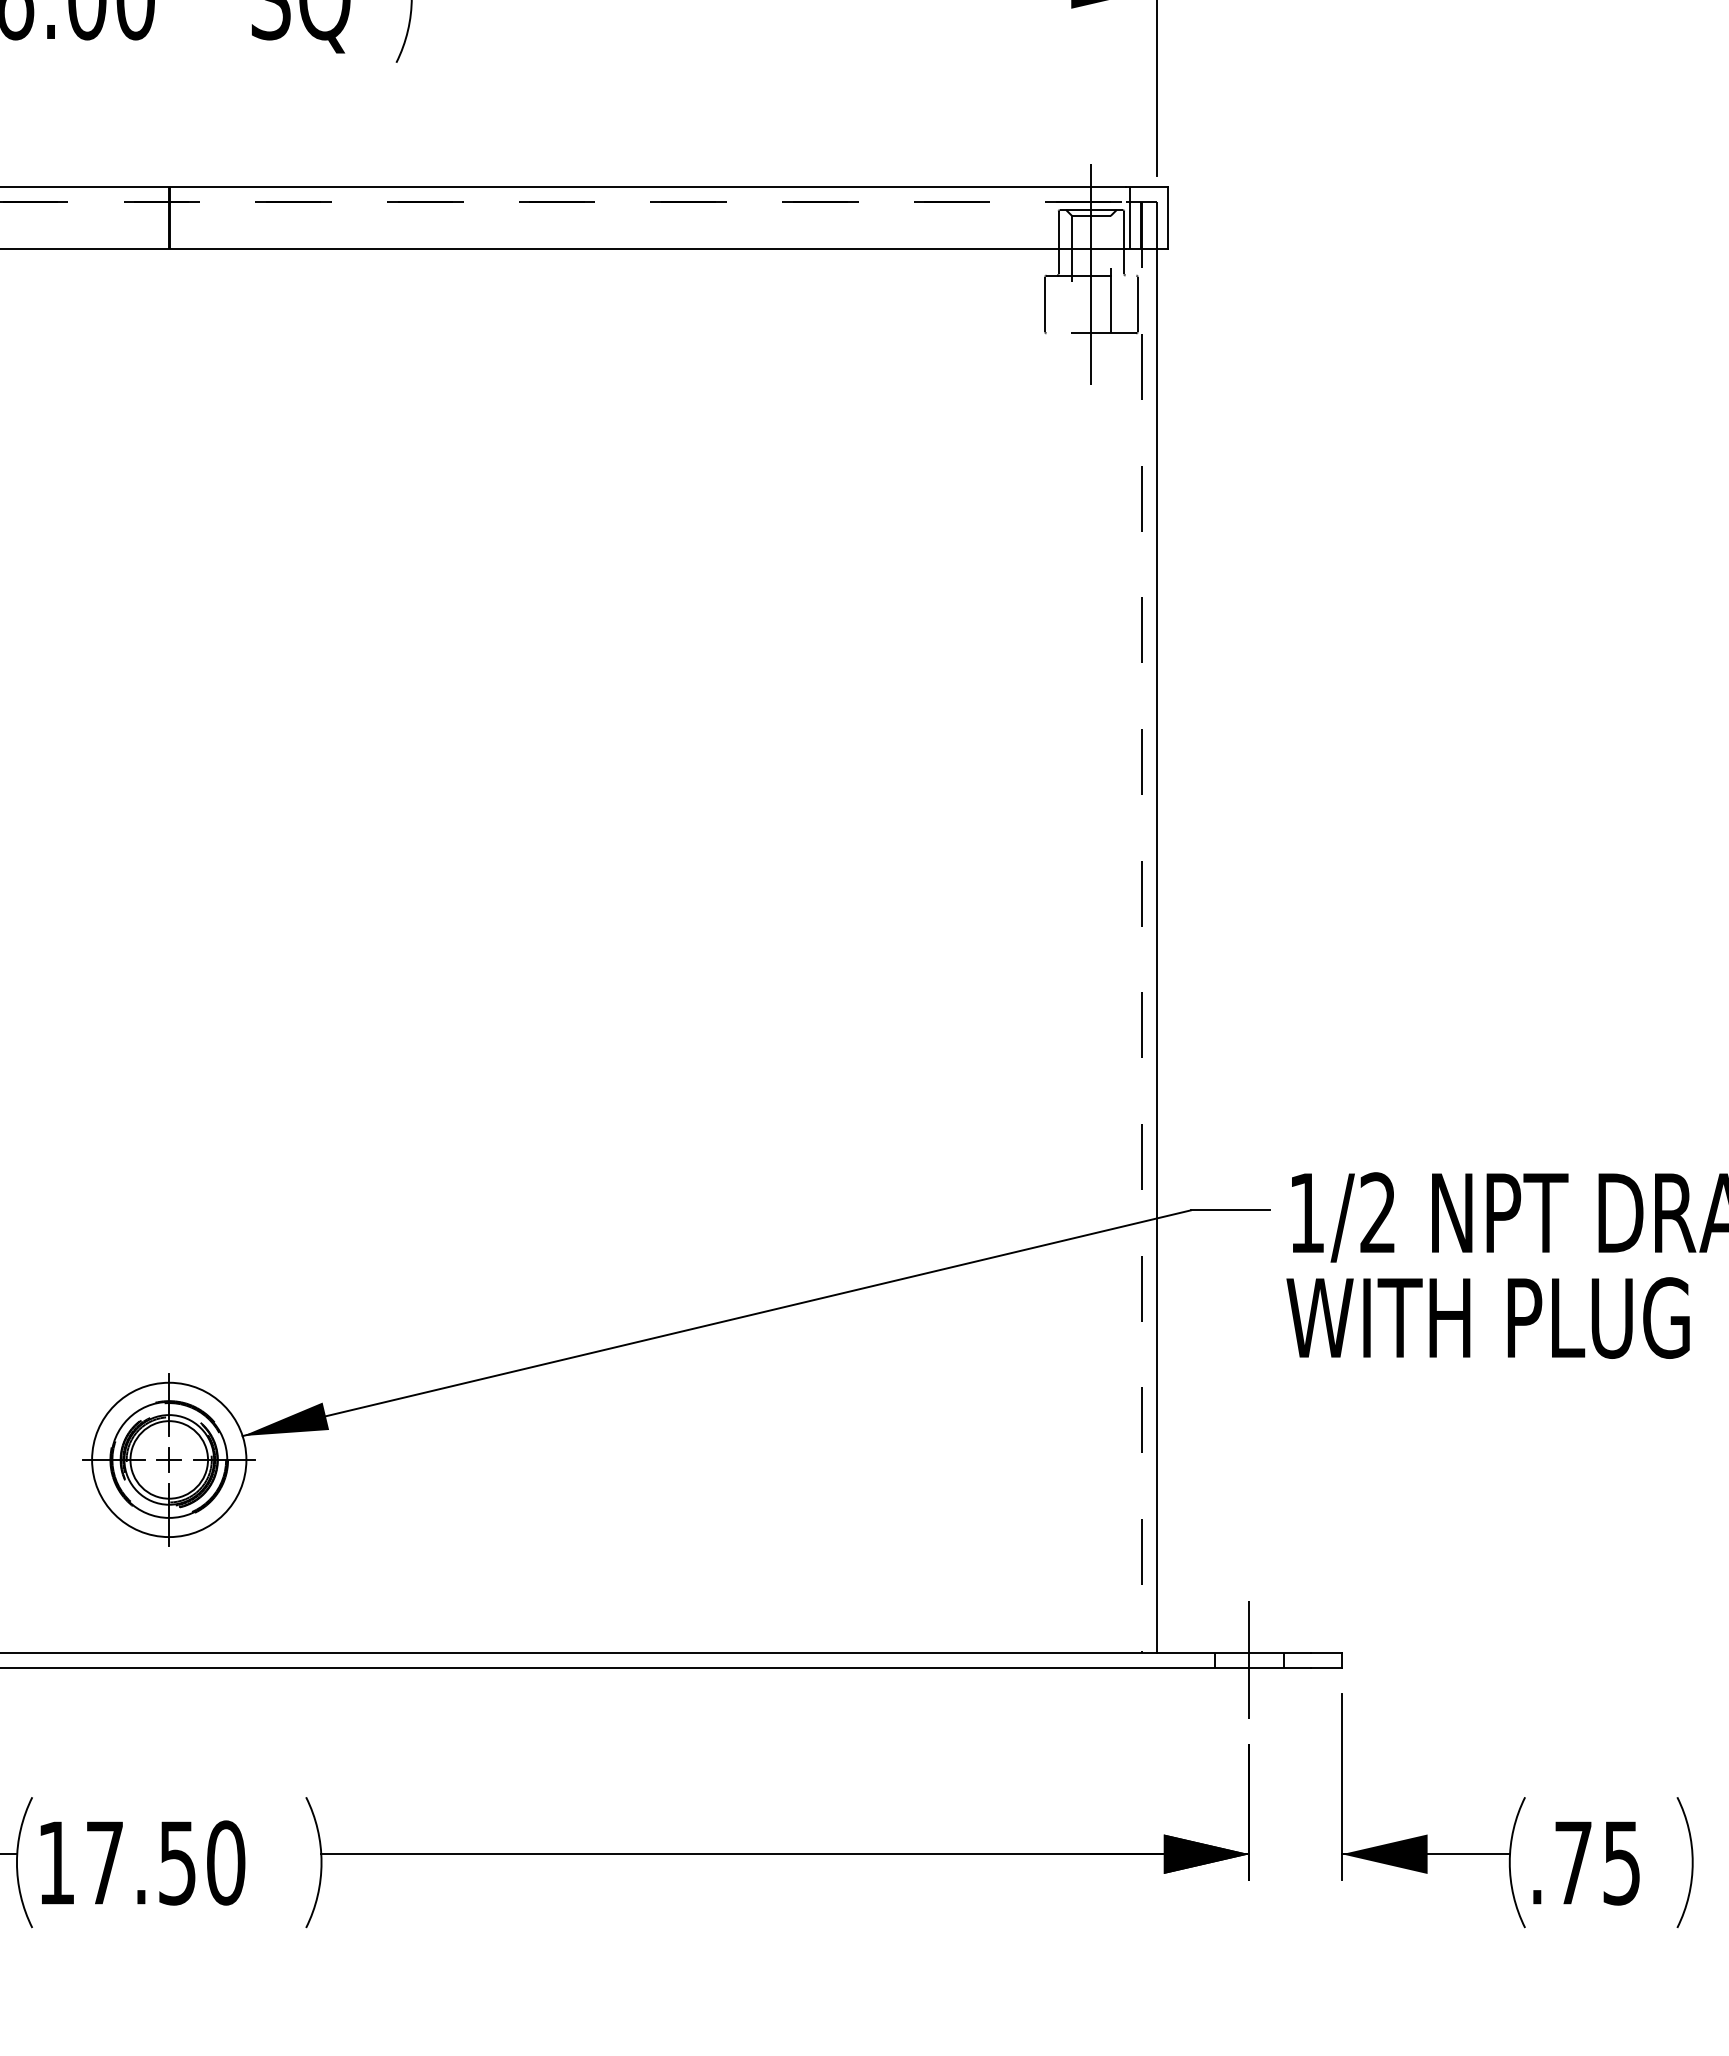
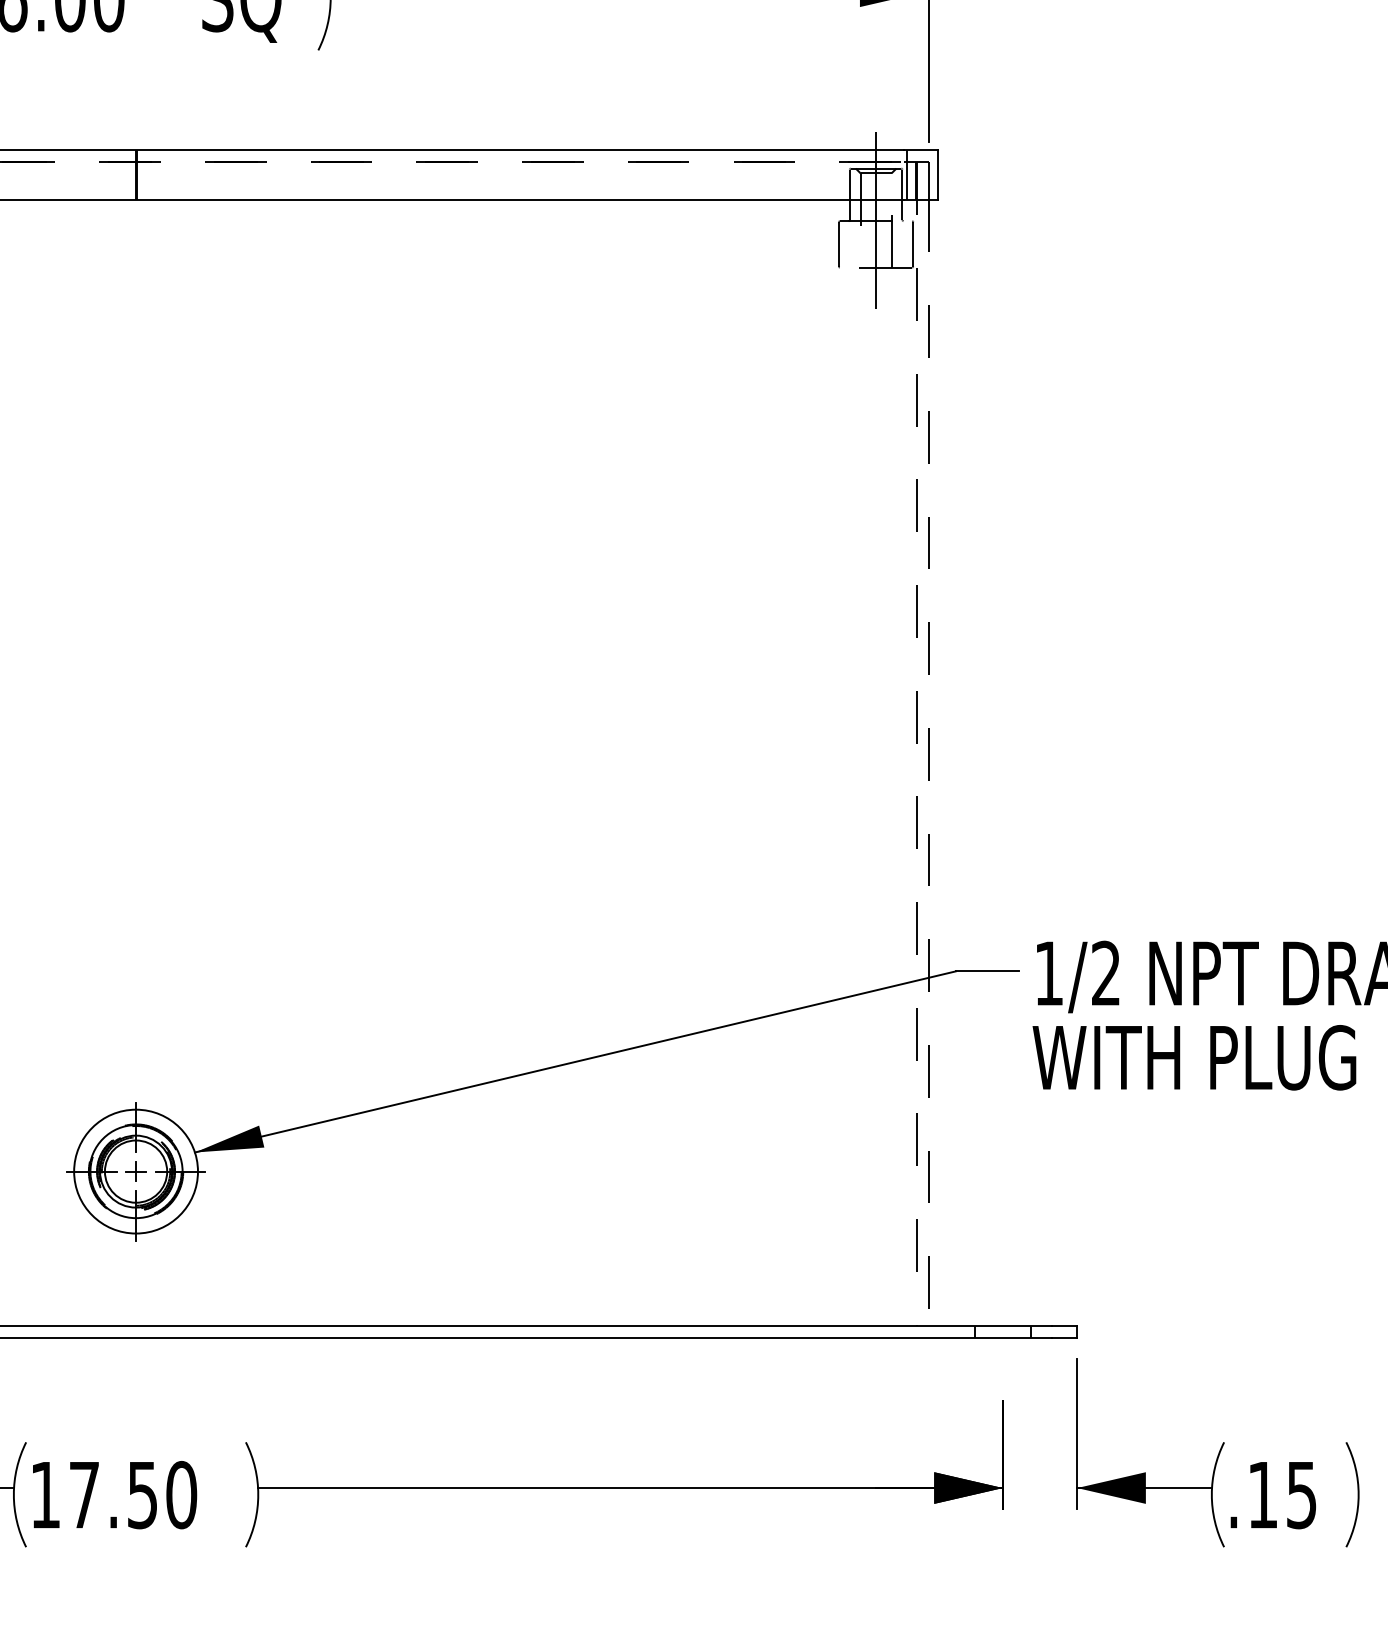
line: (1156, 951) -> (928, 763), solid -> dashed
line: (1249, 1659) -> (1002, 1331), removed
text: (1573, 1862) -> (1262, 1494), .75 -> .15

